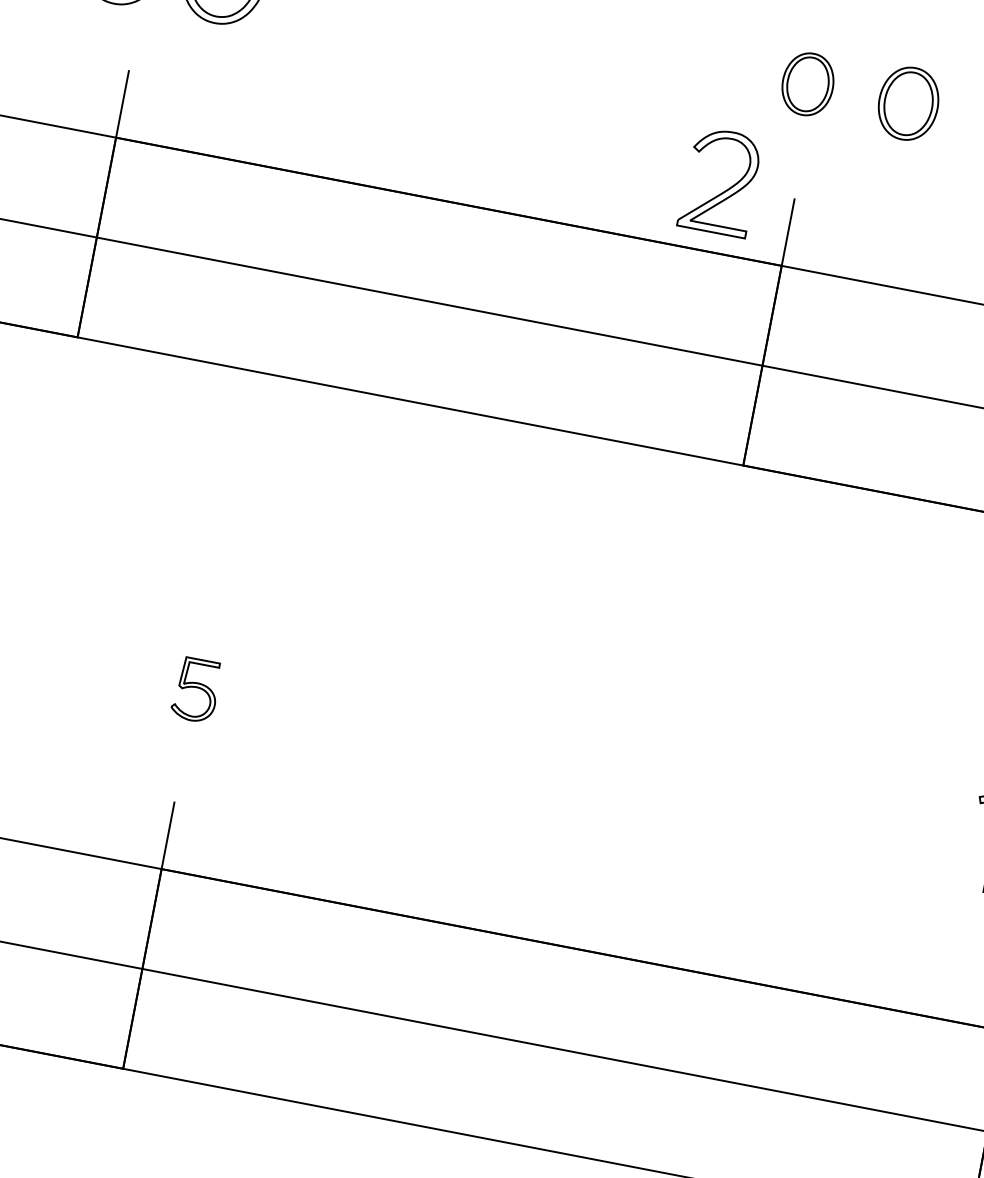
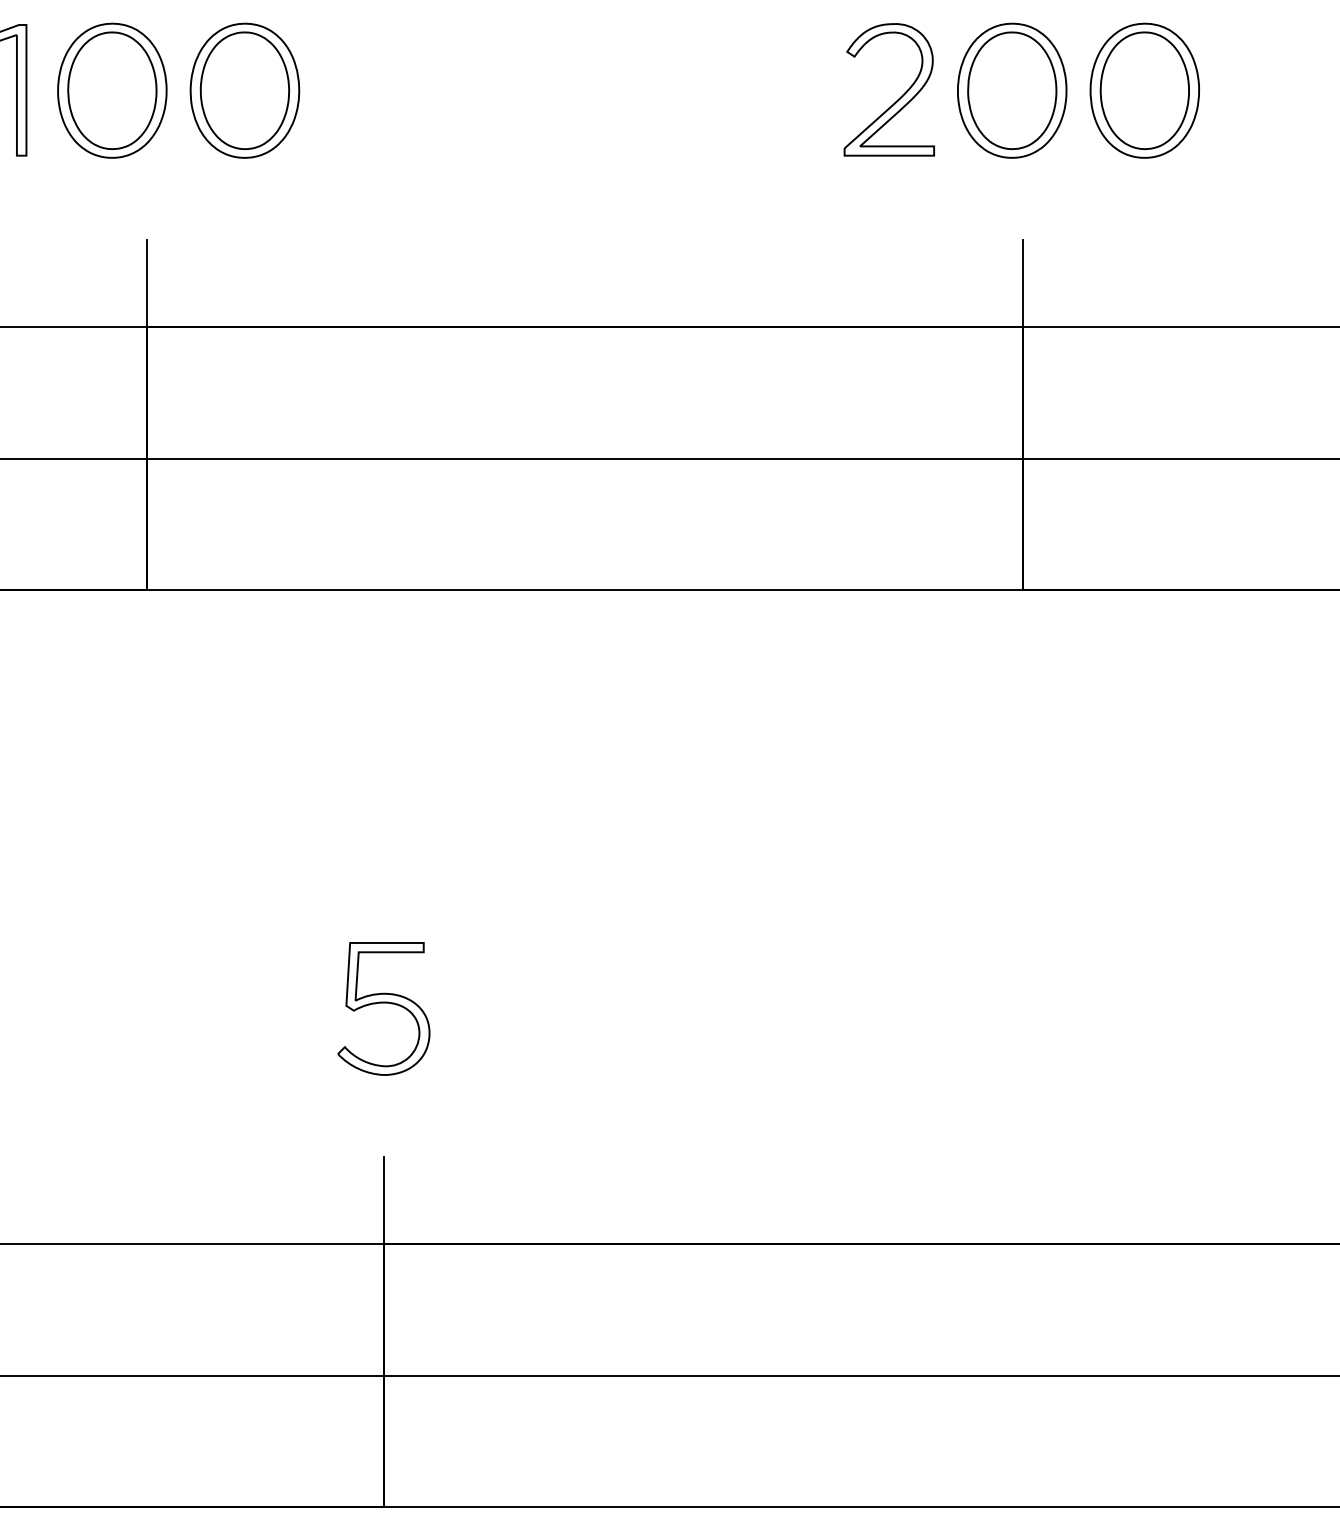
part: (808, 84) -> (1012, 90), size x1.67
part: (908, 103) -> (1144, 90), size x1.43
part: (726, 189) -> (898, 98), moved
part: (195, 689) -> (383, 1008), size x1.67

